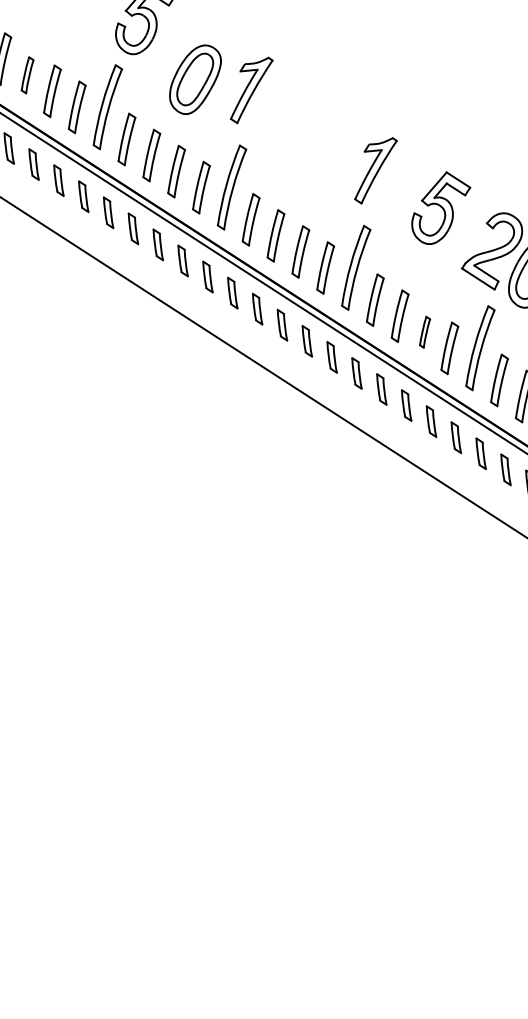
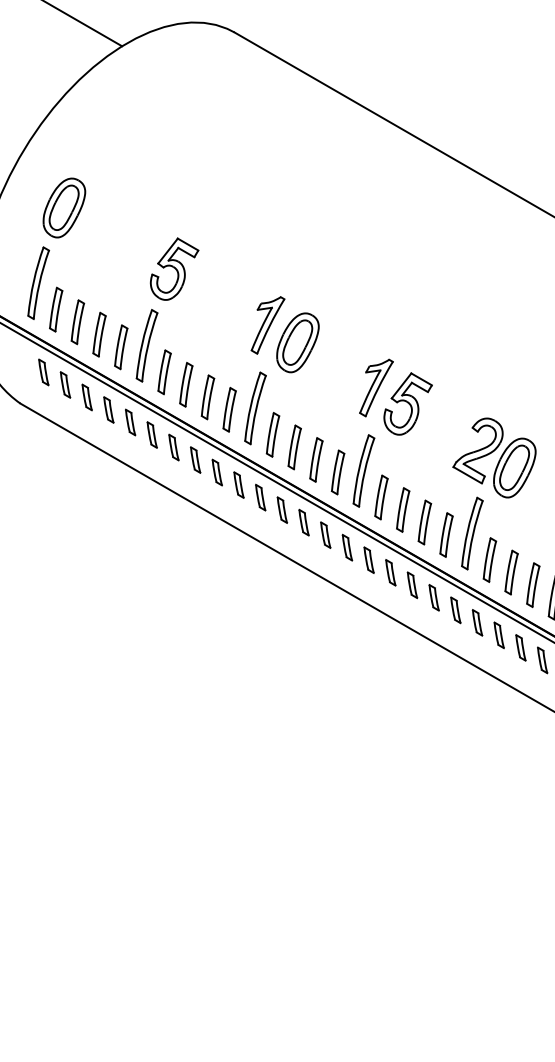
part: (27, 75) -> (77, 322), size x1.43
part: (194, 79) -> (297, 342), moved
part: (440, 207) -> (407, 403), moved
part: (424, 332) -> (424, 522), size x1.67

